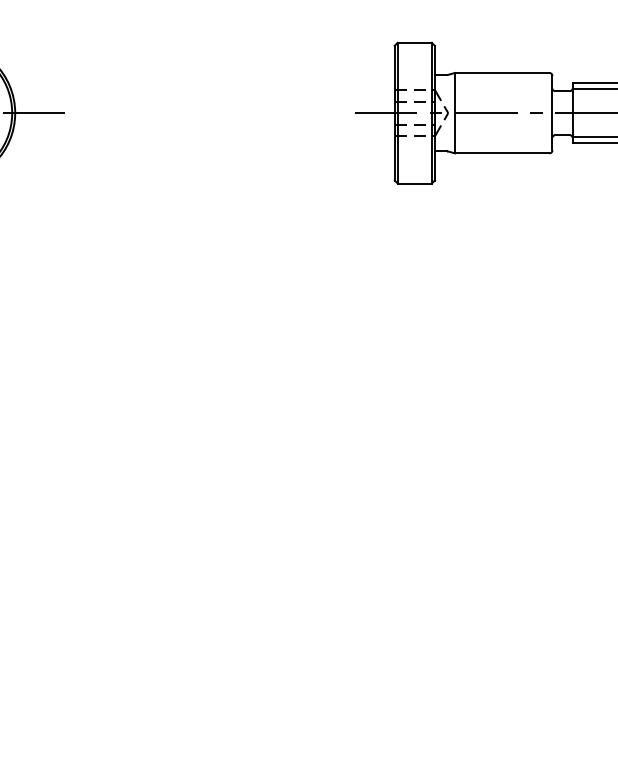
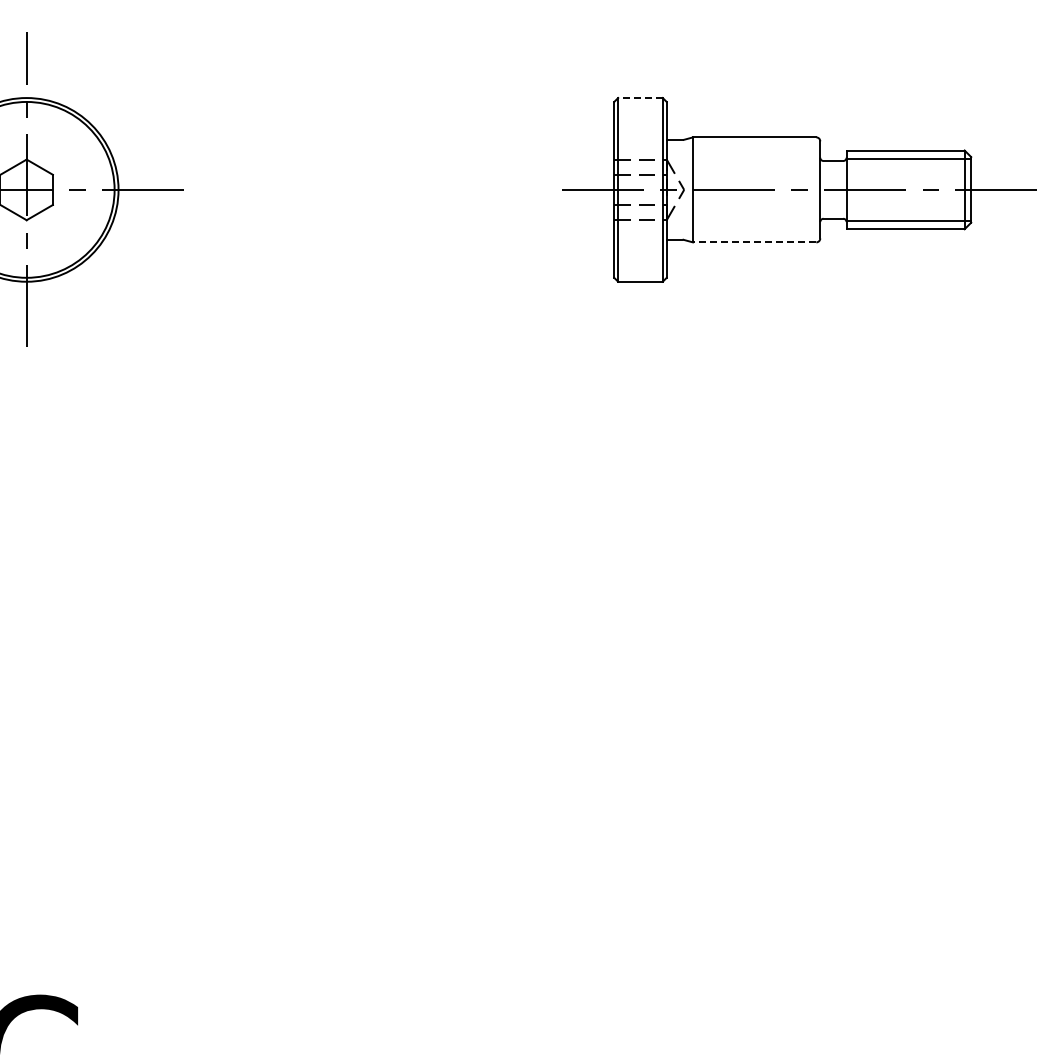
line: (414, 43) -> (639, 98), solid -> dashed
line: (502, 153) -> (754, 242), solid -> dashed

